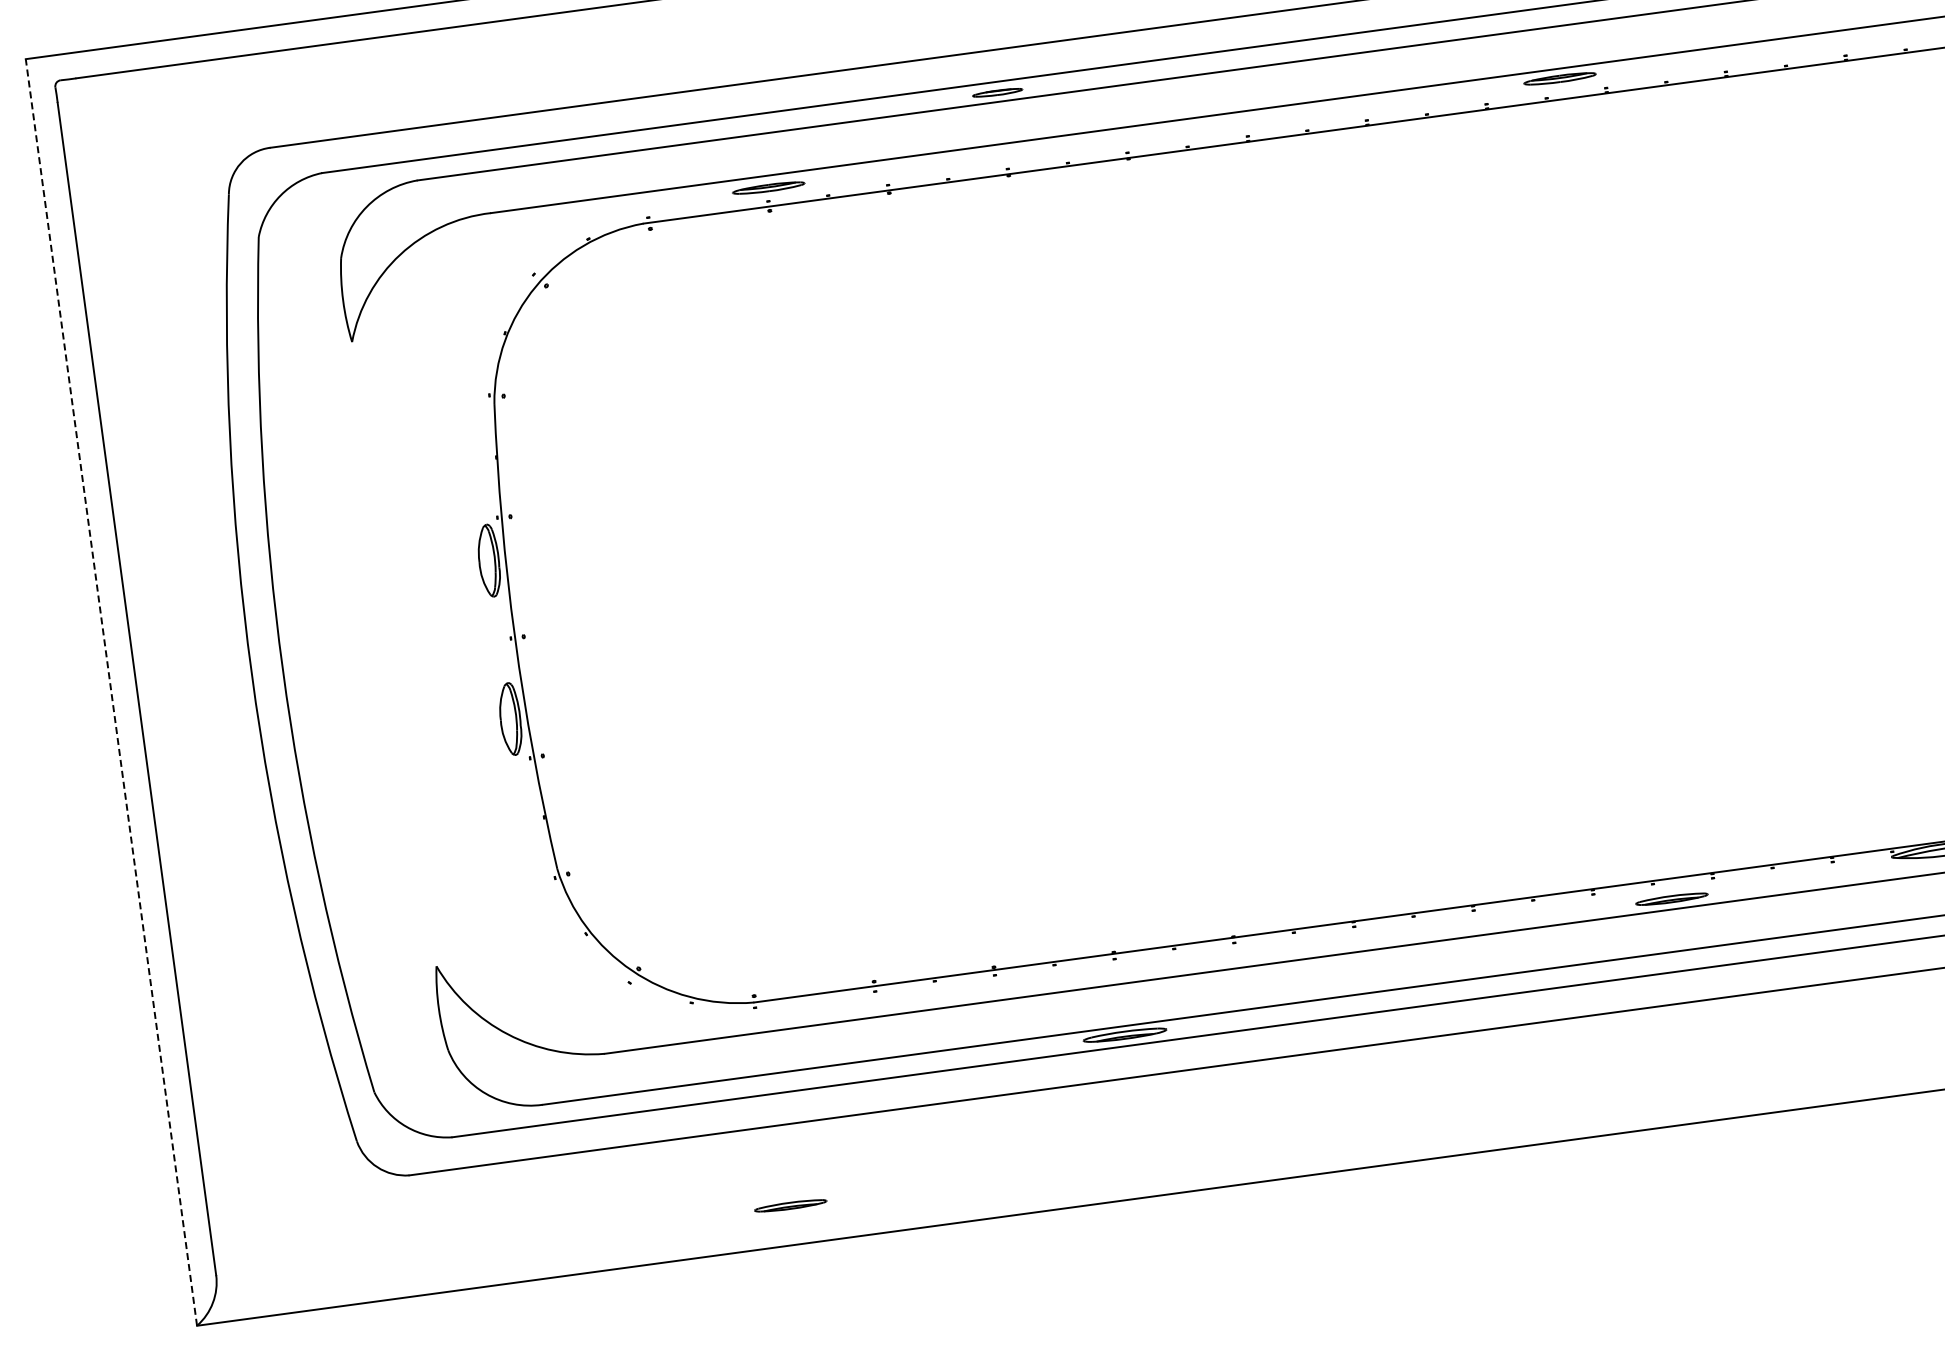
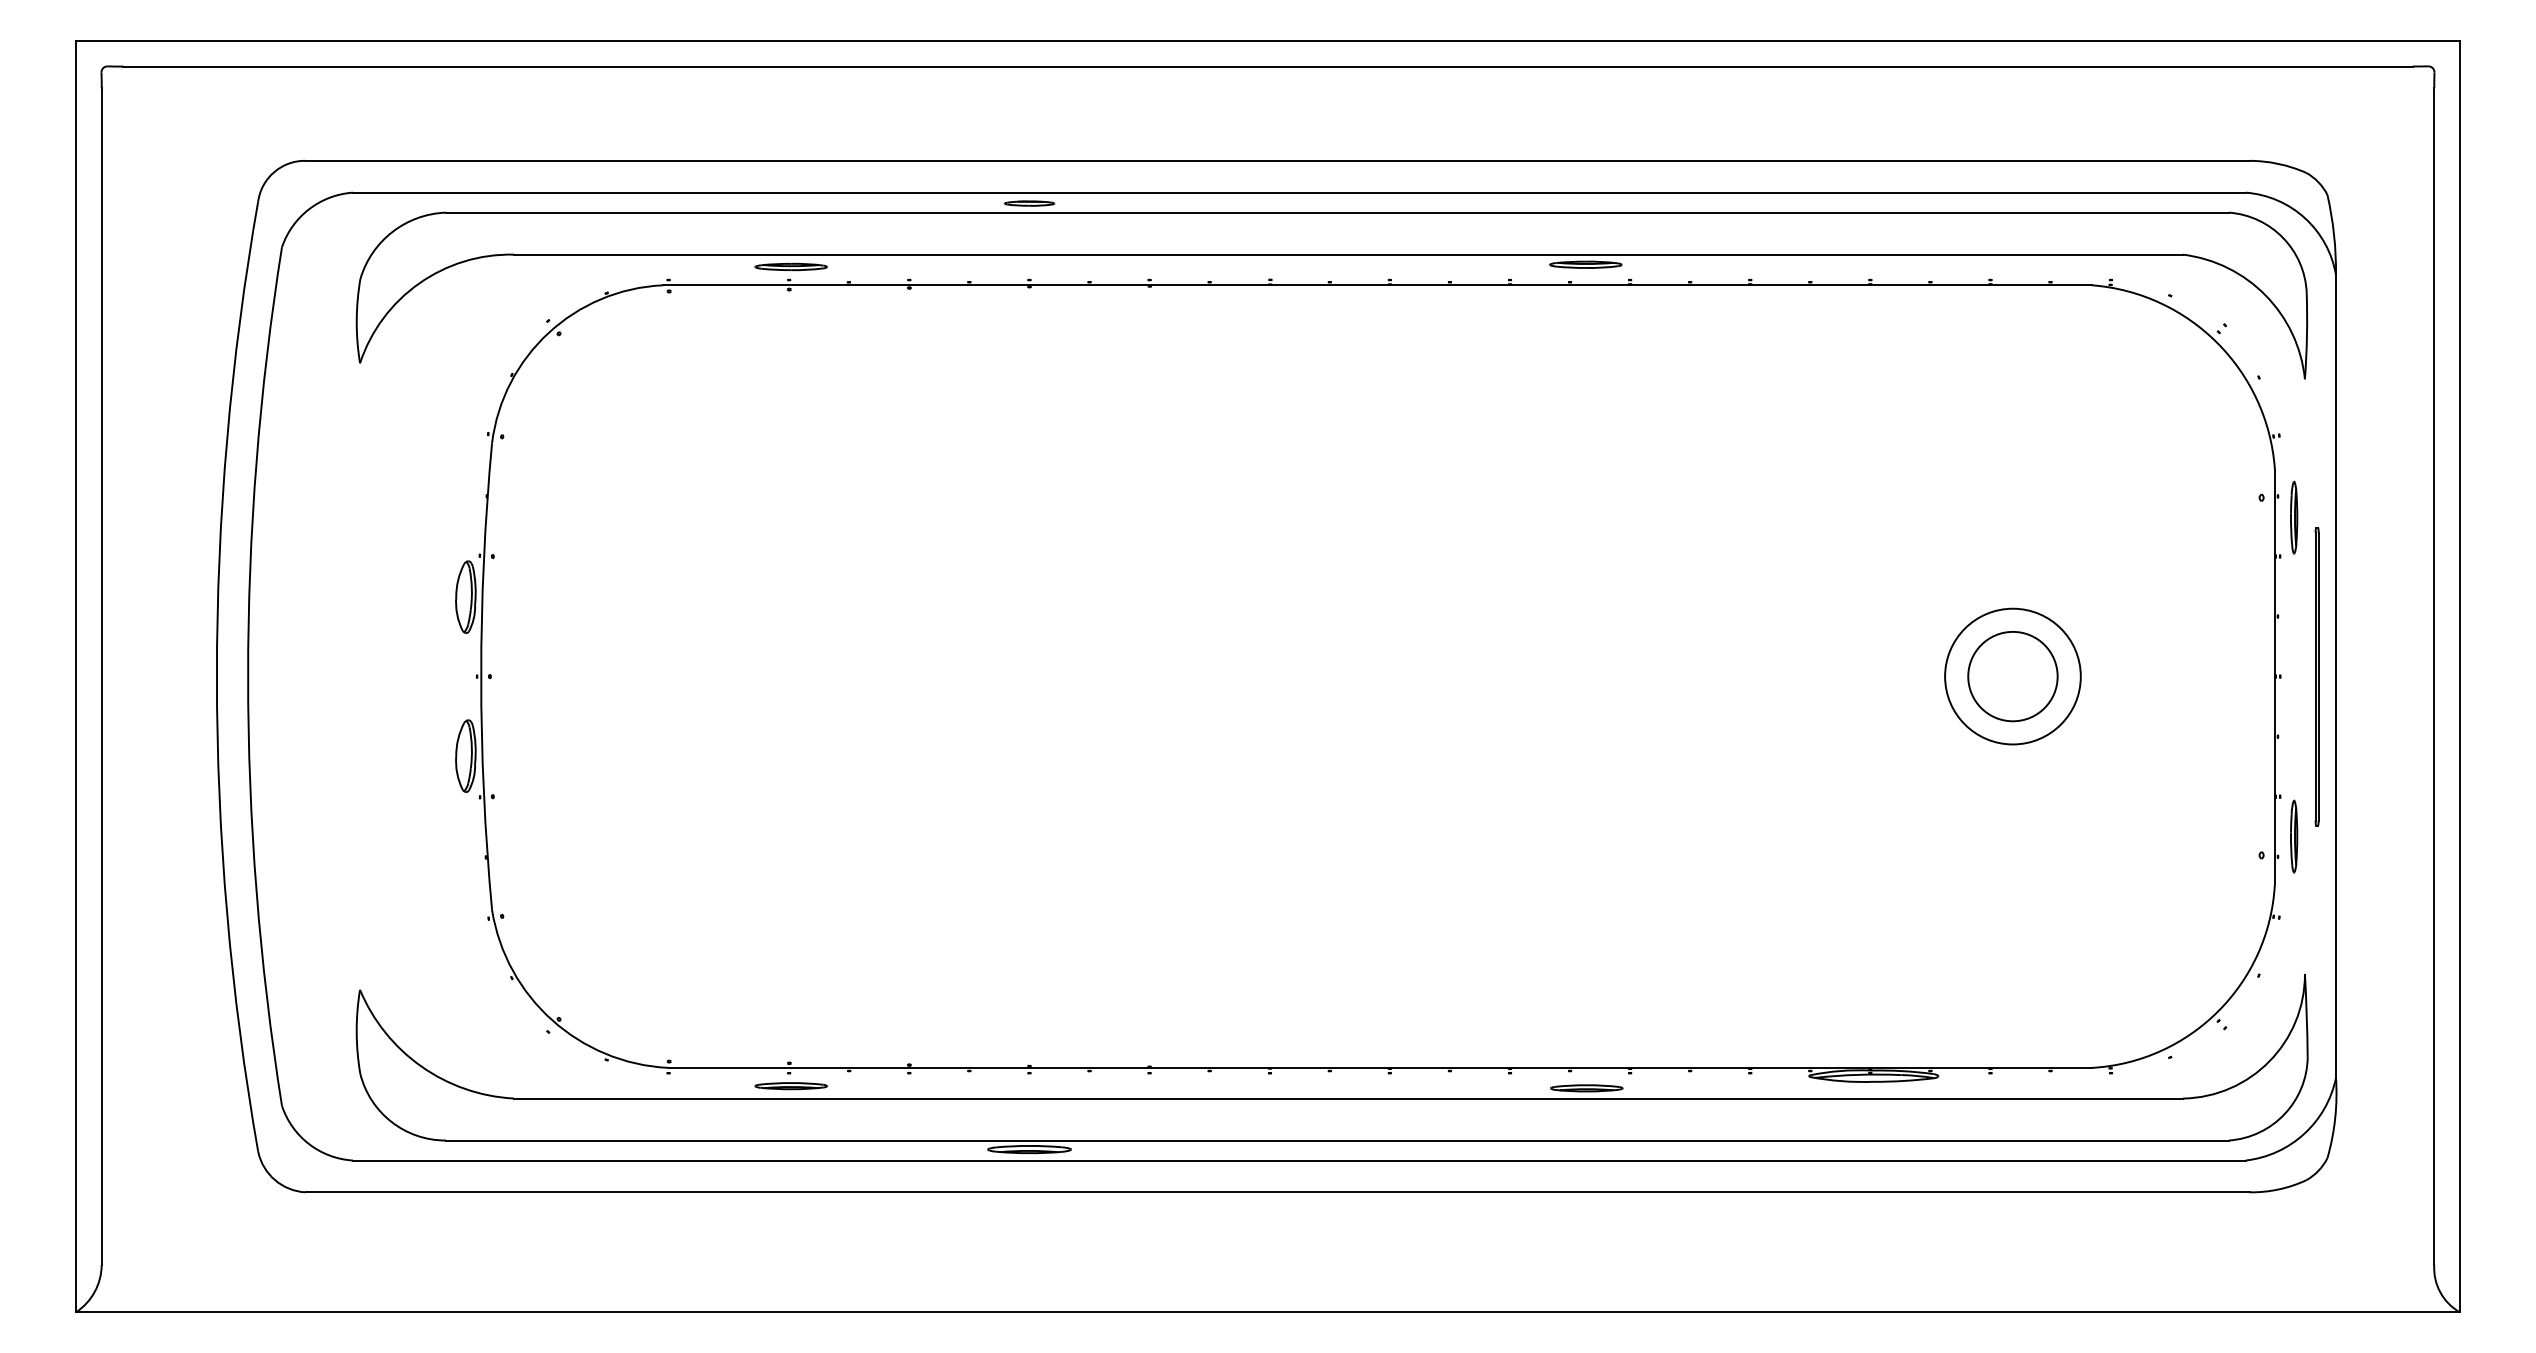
line: (111, 692) -> (76, 676), dashed -> solid
part: (790, 1206) -> (791, 1086), moved

